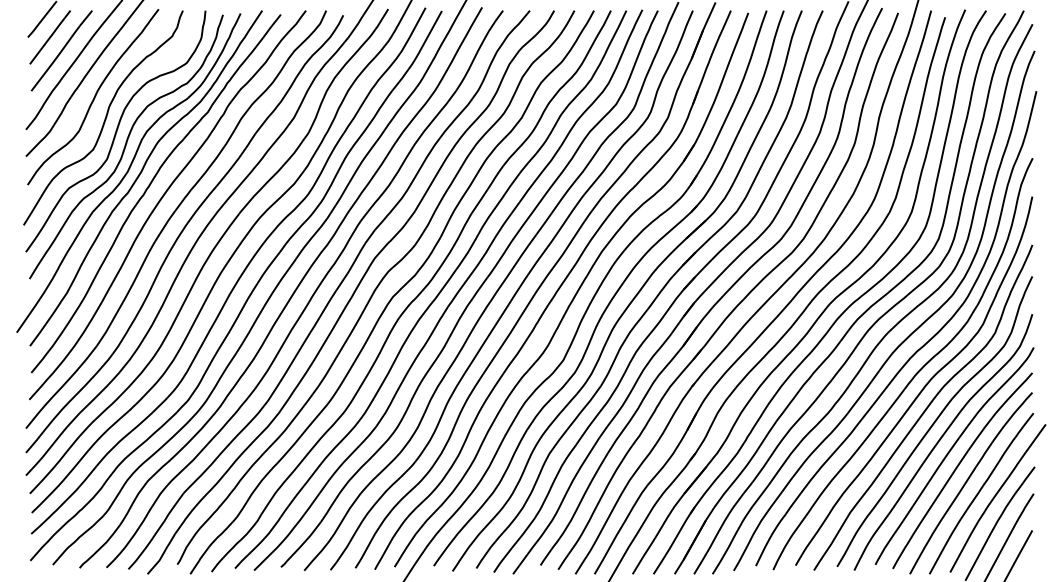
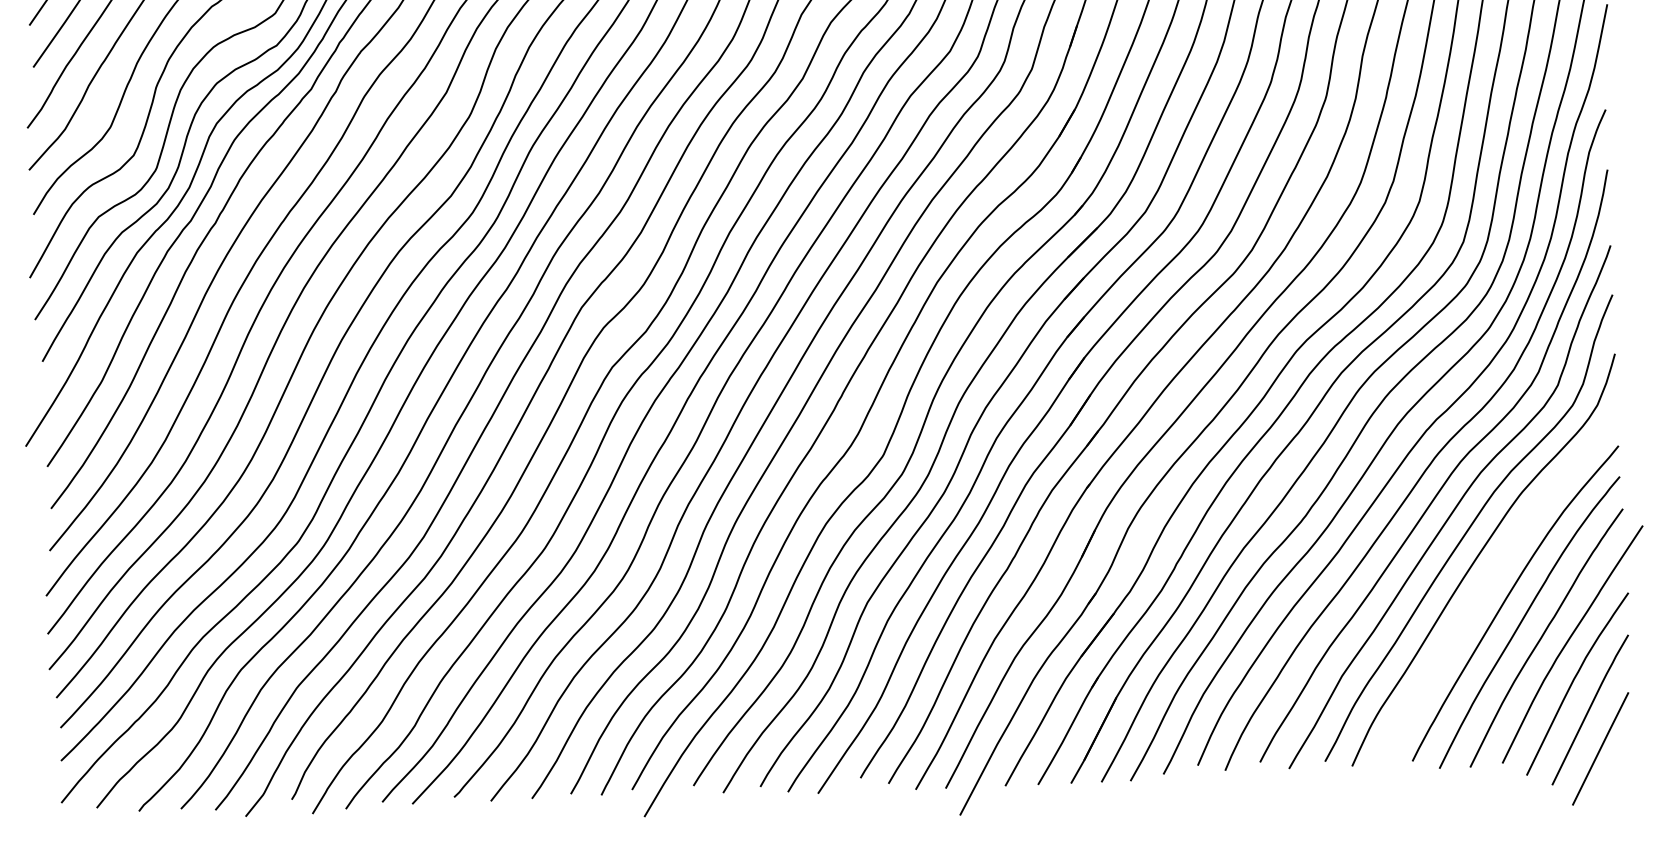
curve: (949, 453) -> (1493, 577), removed

